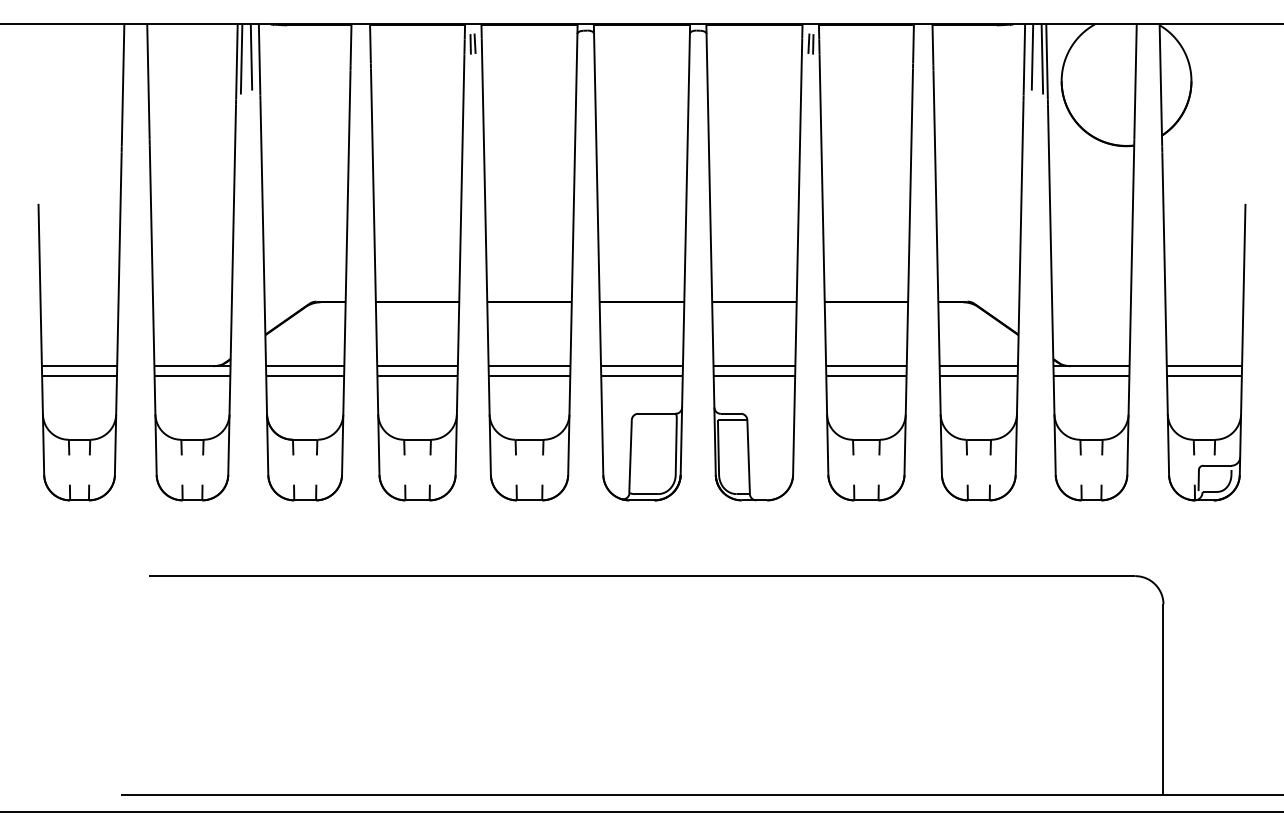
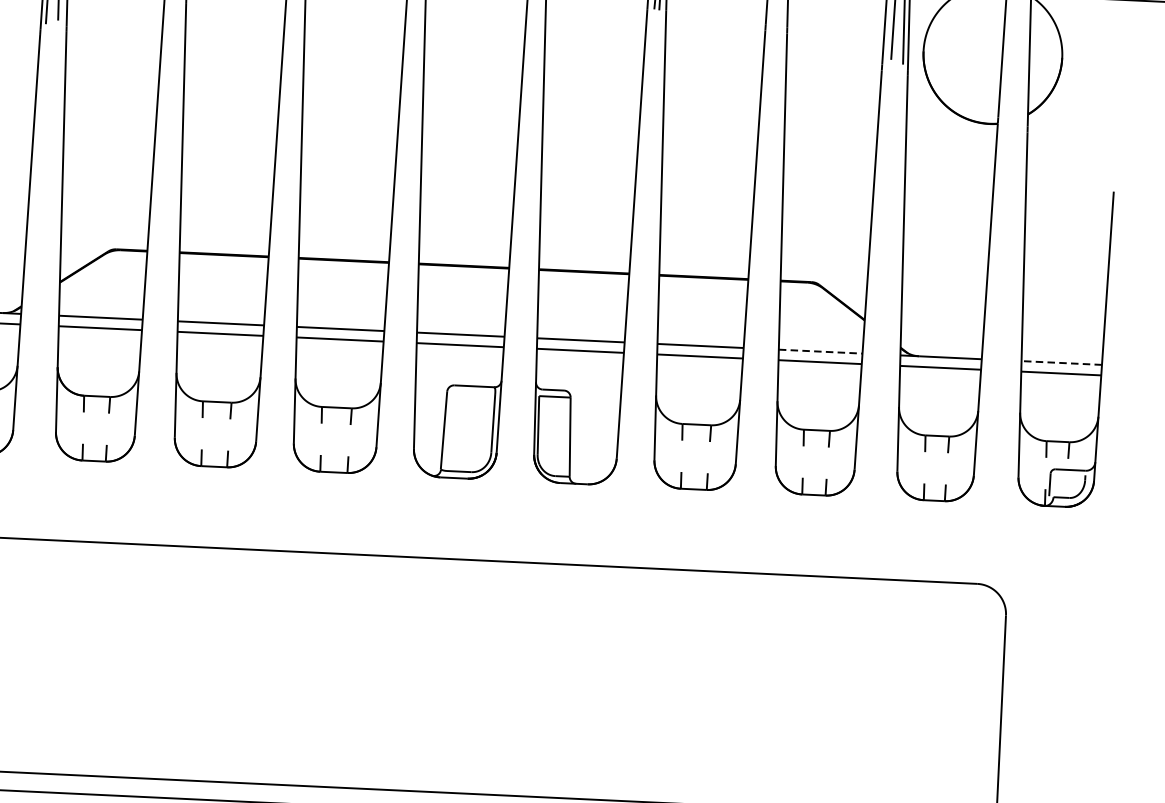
line: (979, 366) -> (821, 352), solid -> dashed
line: (1204, 366) -> (1061, 363), solid -> dashed

